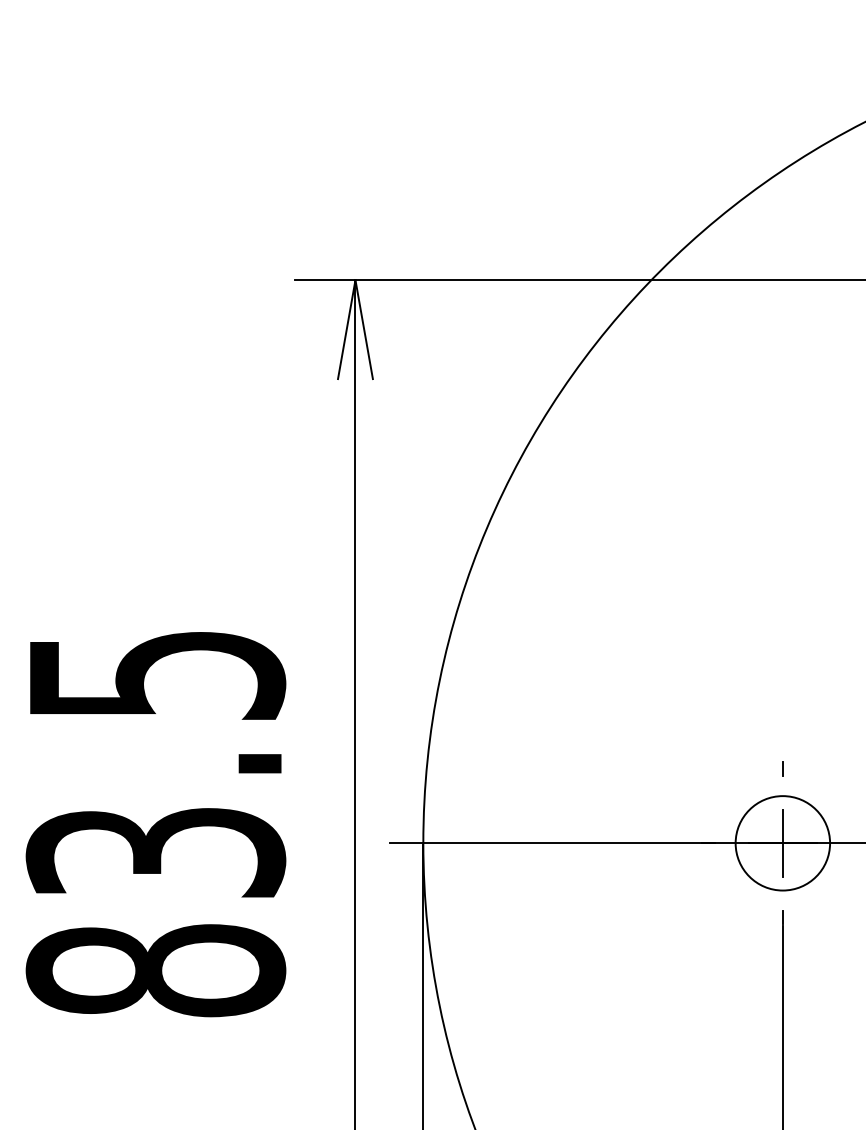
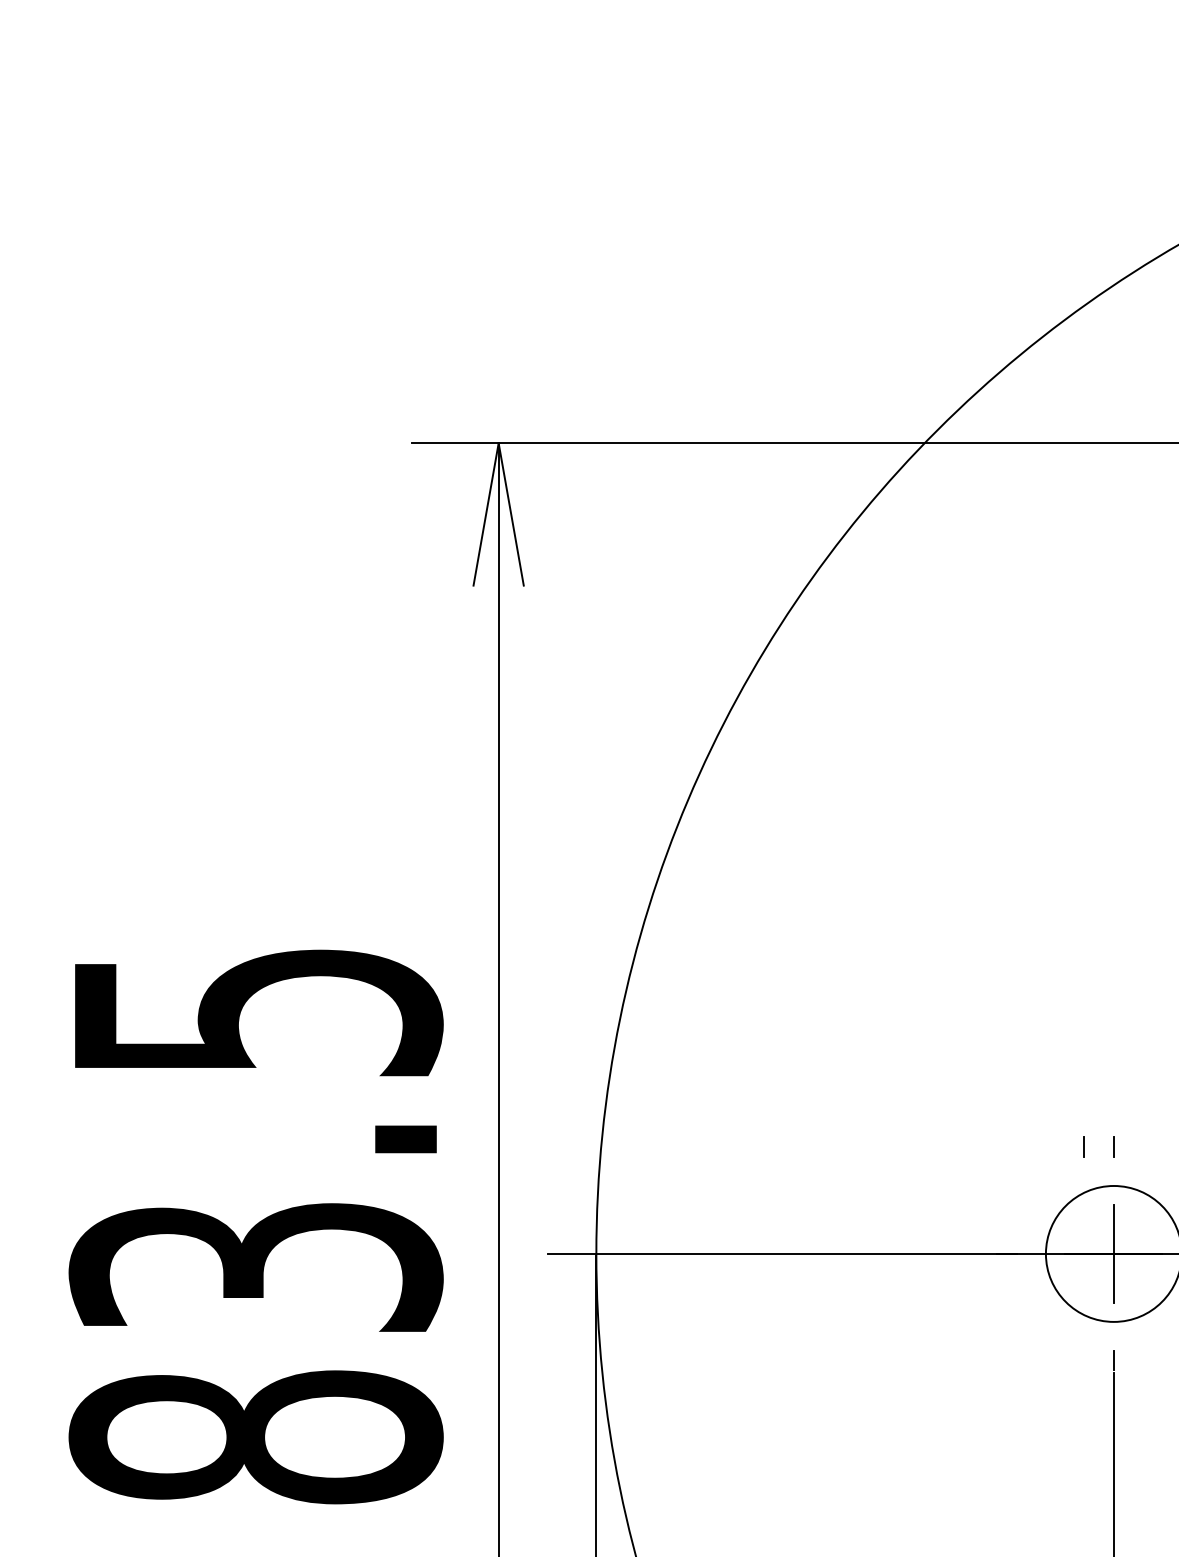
line: (761, 768) -> (1083, 1146), added
text: (155, 824) -> (255, 1226), moved

